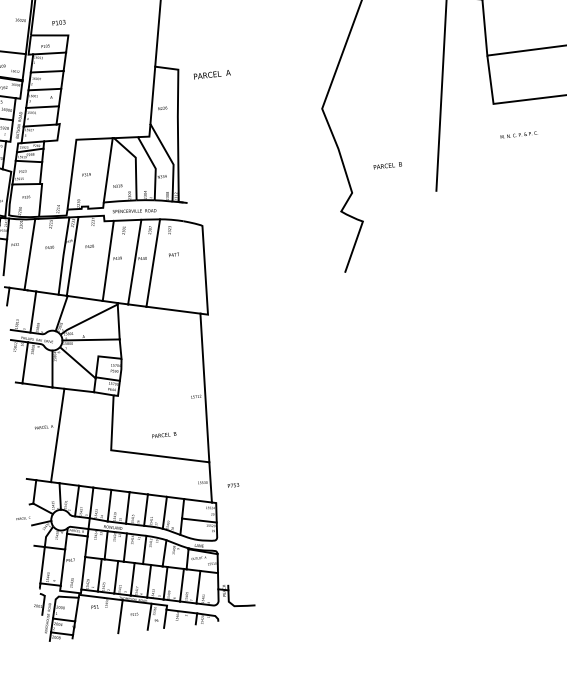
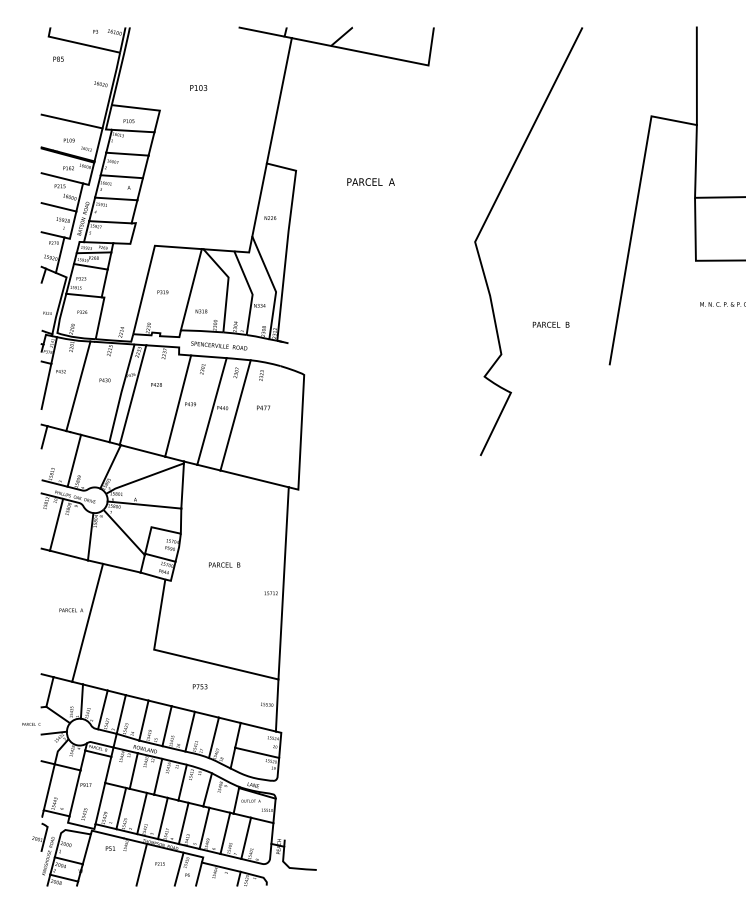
text: (58, 22) -> (198, 87), moved
text: (211, 74) -> (370, 181), moved
text: (164, 434) -> (224, 564), moved
text: (233, 485) -> (199, 686), moved

